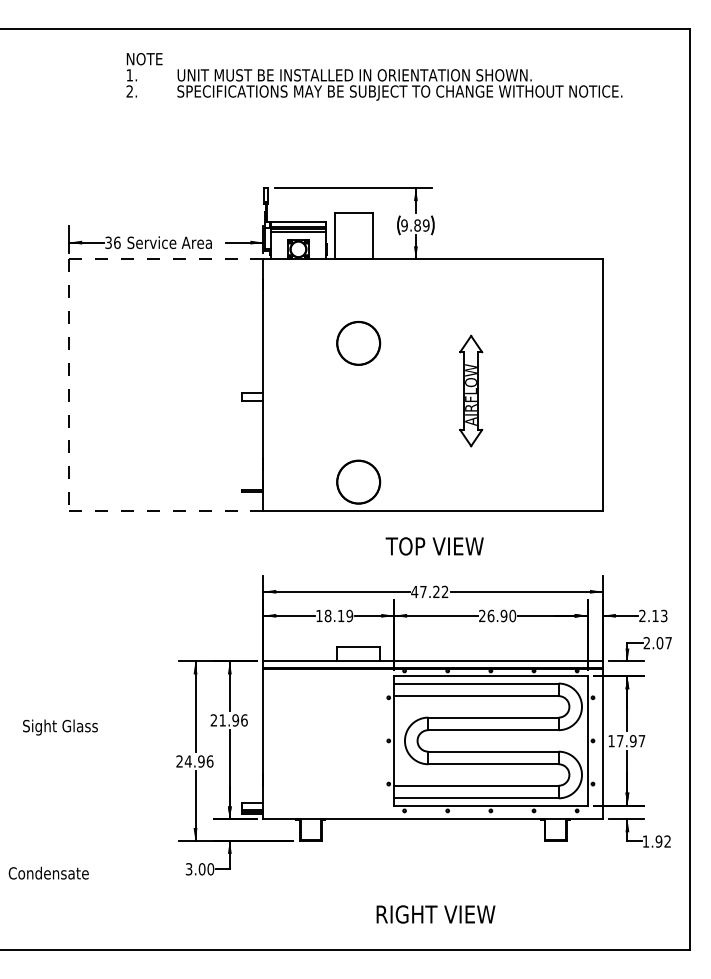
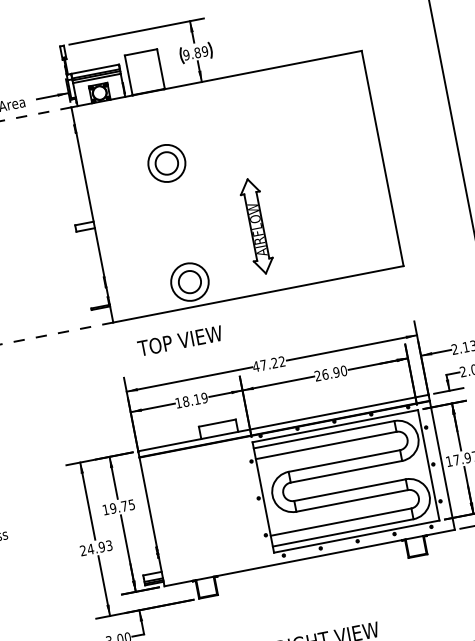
circle: (358, 342) -> (166, 162), size x0.6
part: (471, 390) -> (256, 225), moved
circle: (358, 481) -> (189, 281), size x0.6
text: (434, 546) -> (179, 341), moved
text: (228, 720) -> (118, 507), 21.96 -> 19.75
text: (209, 761) -> (108, 545), 24.96 -> 24.93

